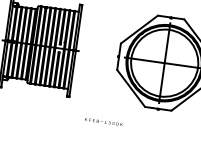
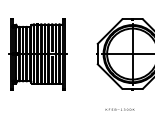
text: (103, 121) -> (119, 109), moved

